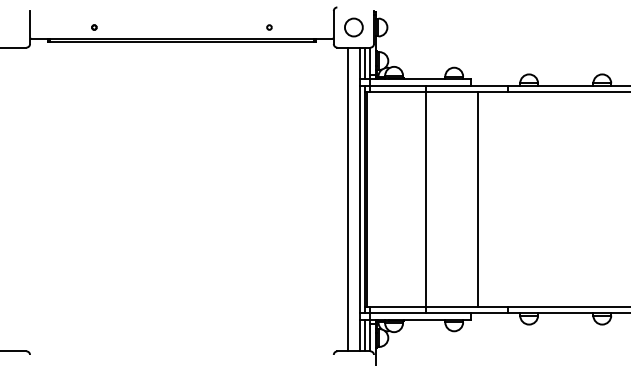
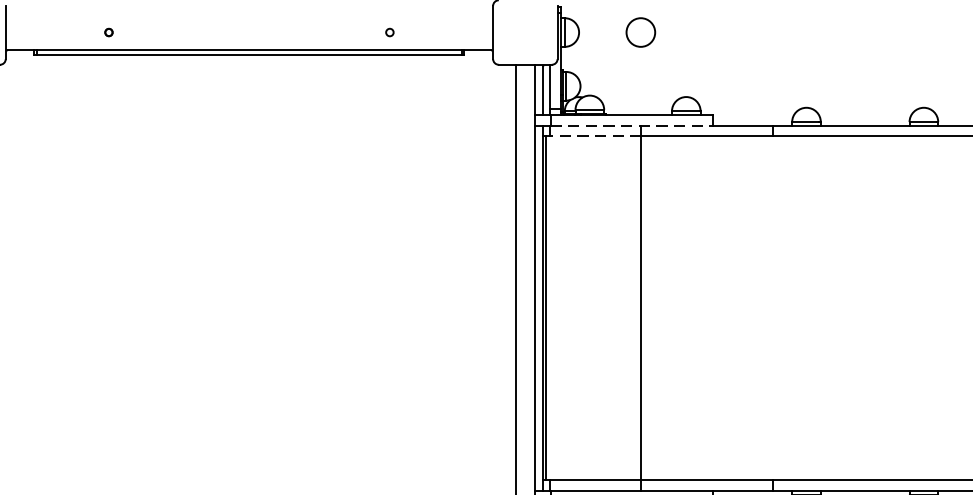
circle: (353, 27) -> (640, 32), moved
line: (420, 85) -> (632, 125), solid -> dashed
line: (397, 92) -> (595, 136), solid -> dashed
line: (477, 199) -> (723, 308), removed

